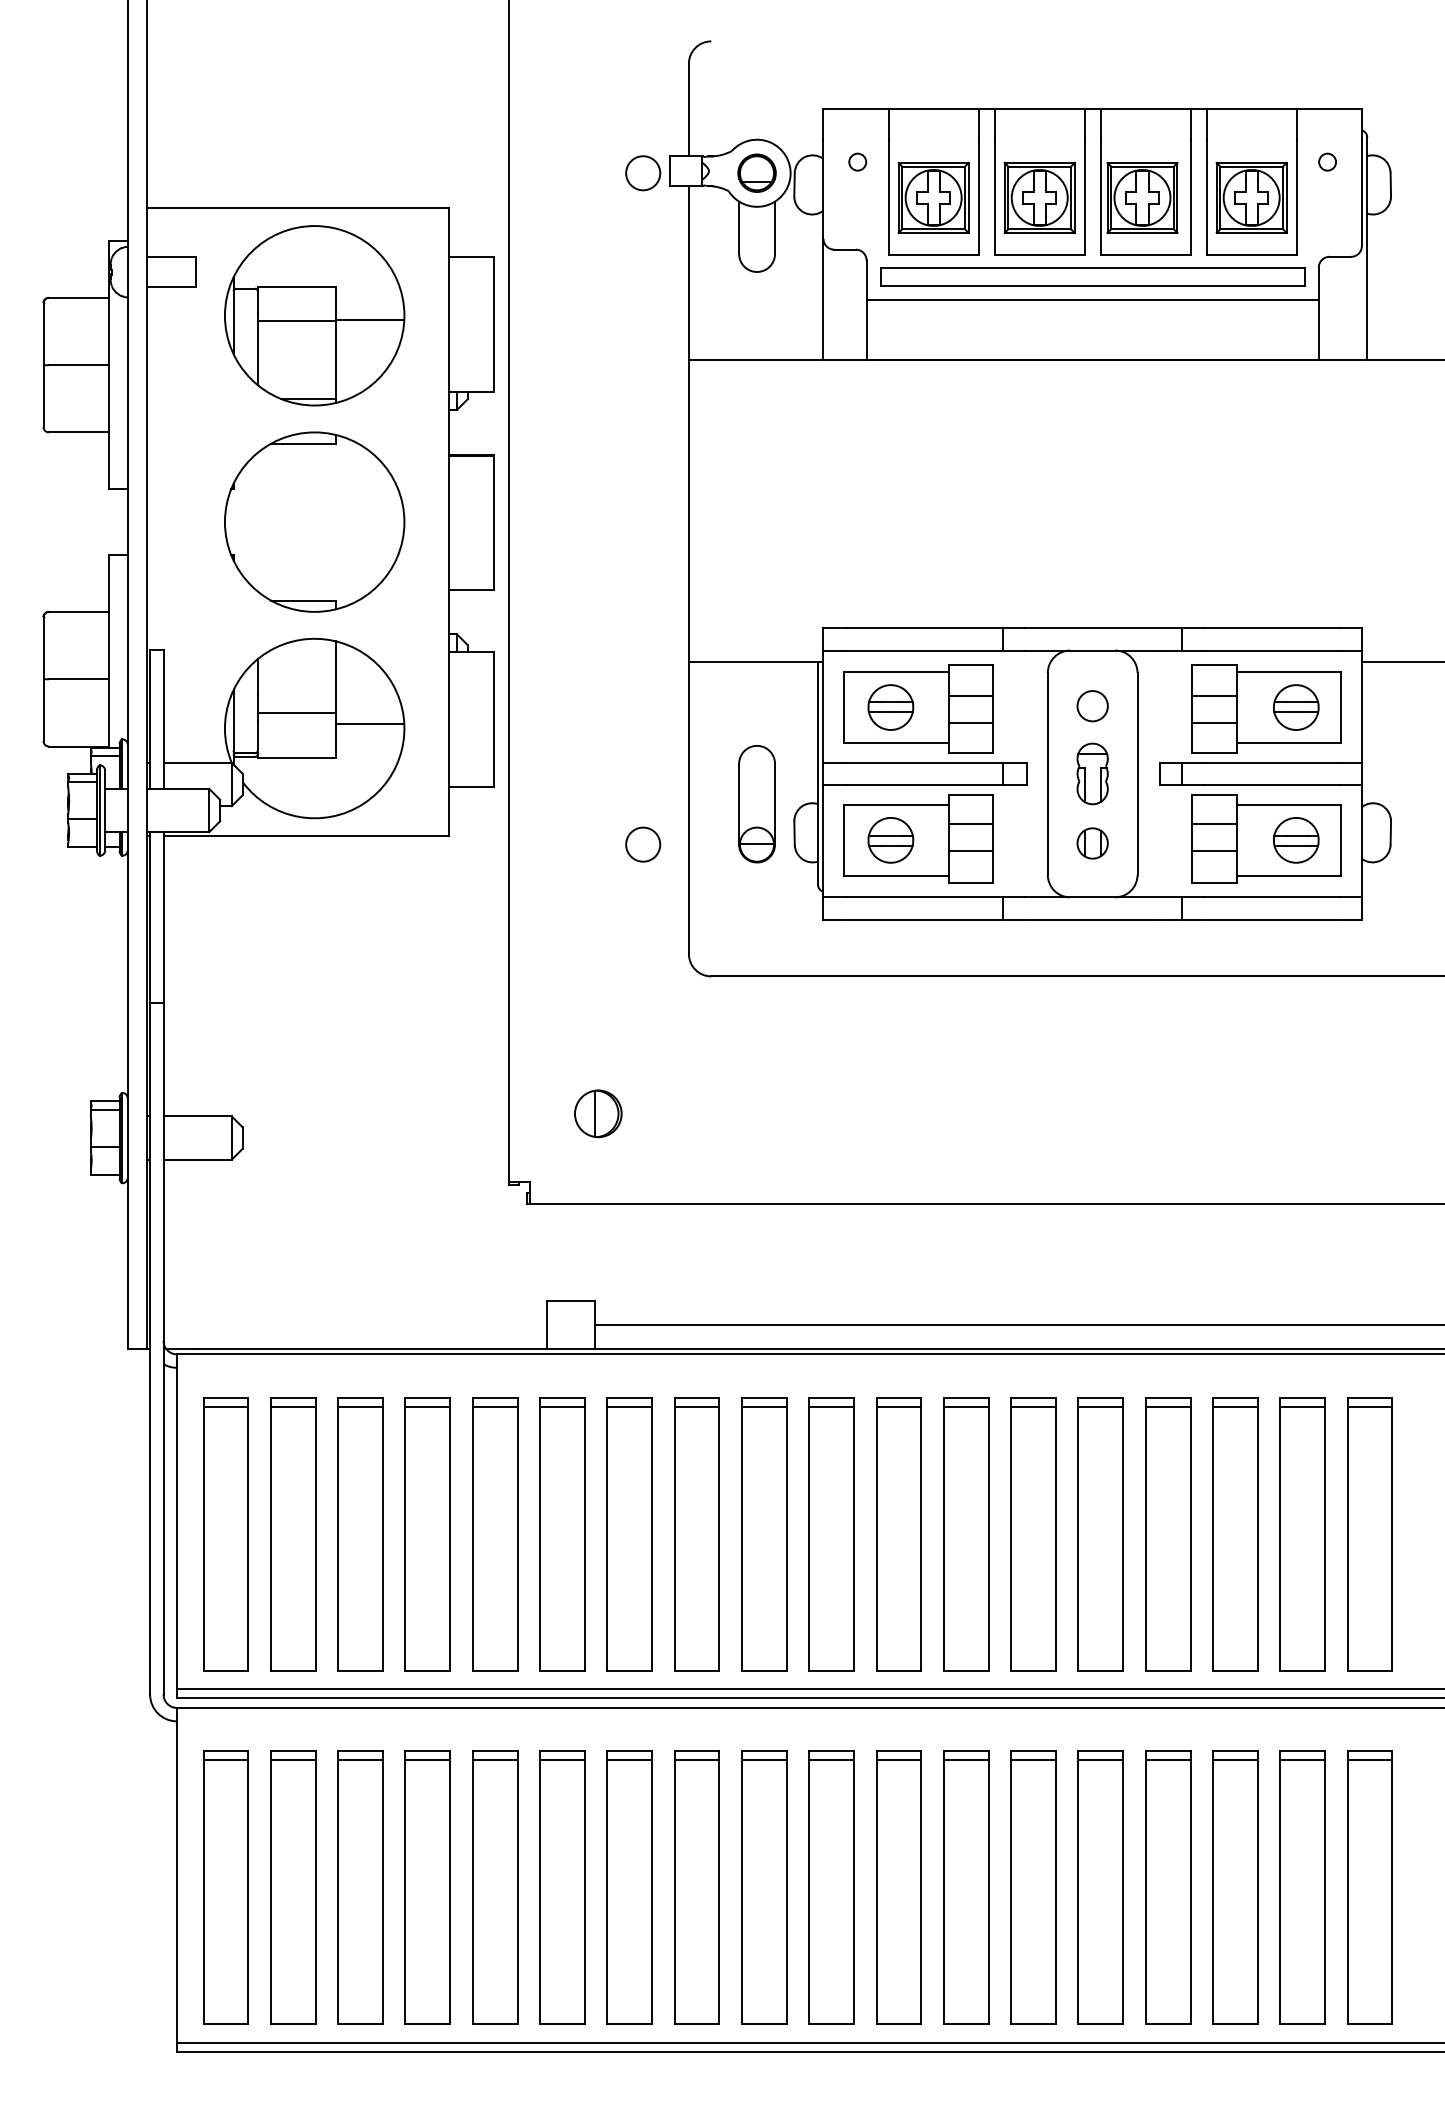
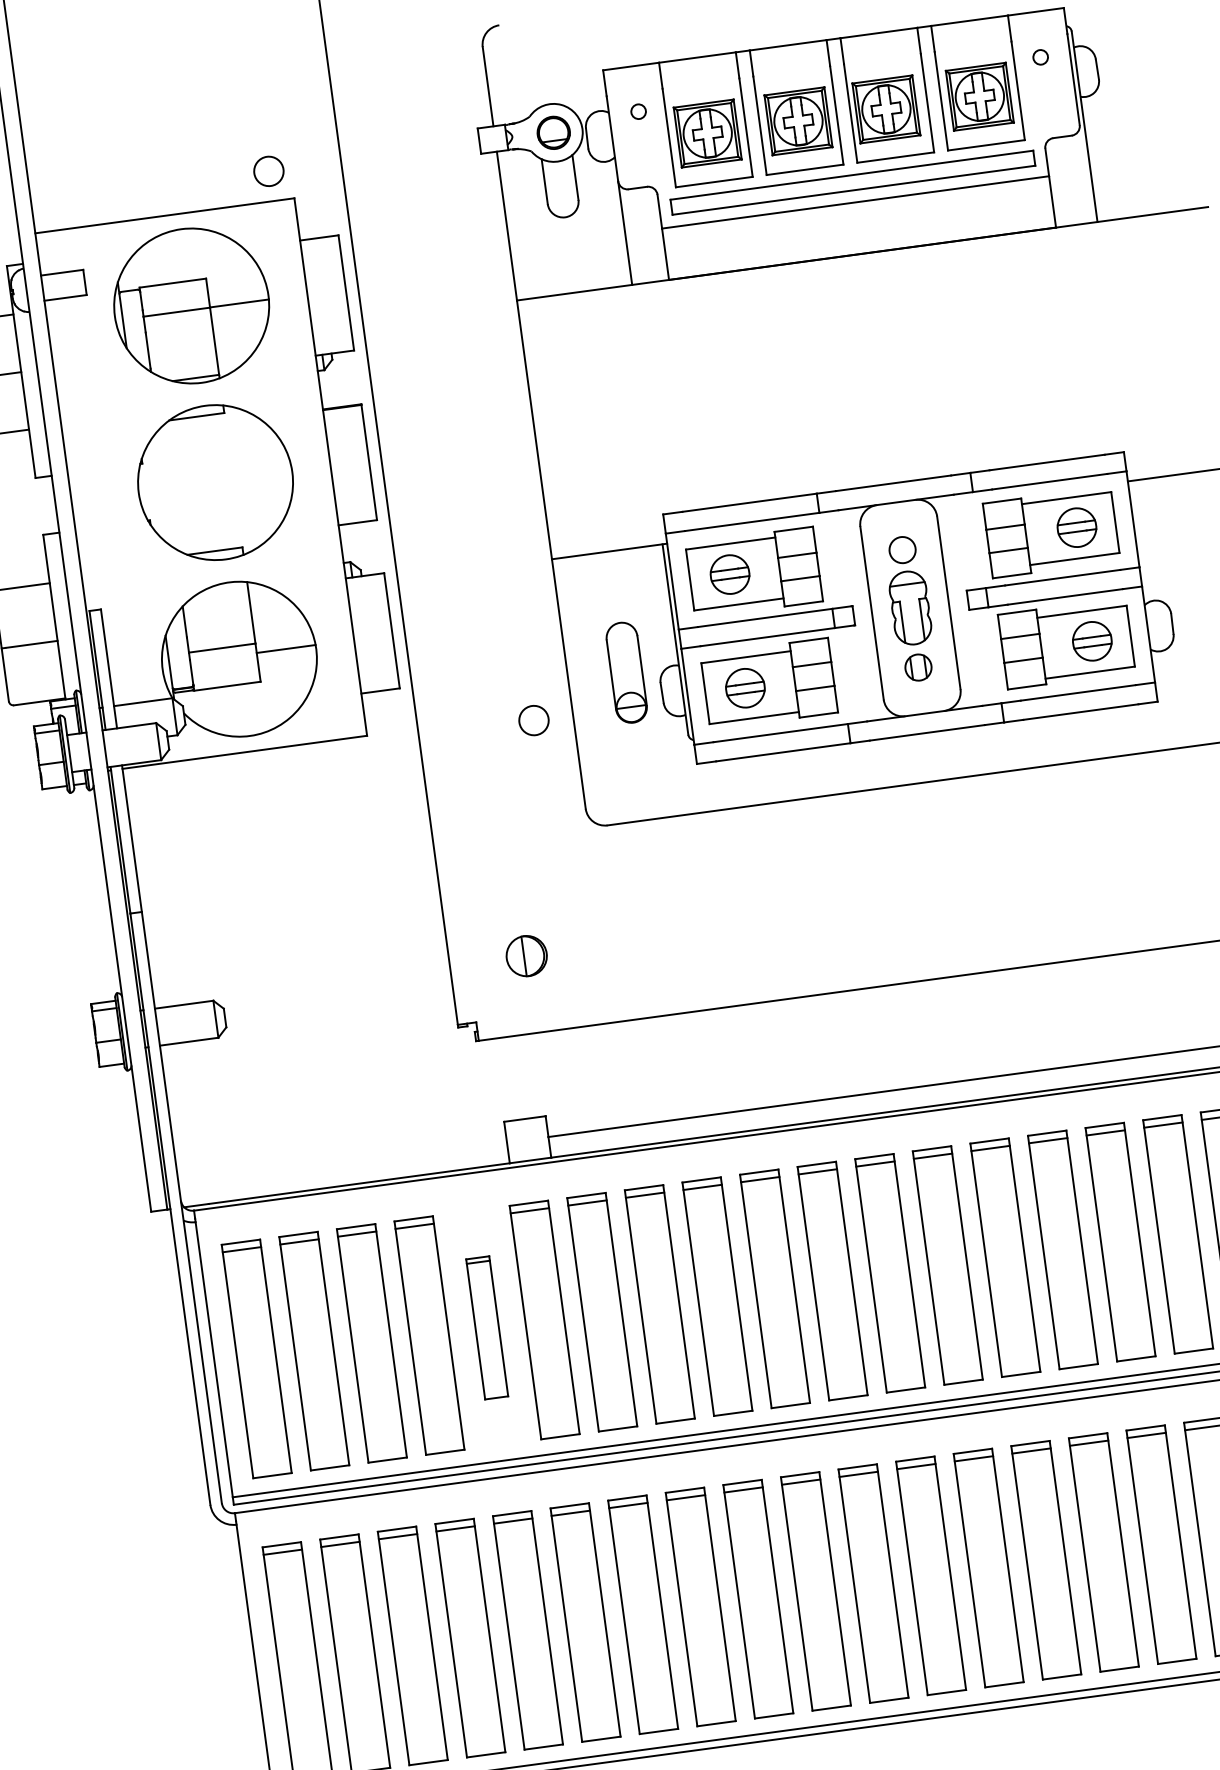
circle: (643, 173) -> (269, 171), moved
part: (1092, 773) -> (910, 607), size x1.4
part: (495, 1534) -> (487, 1327), size x0.6

